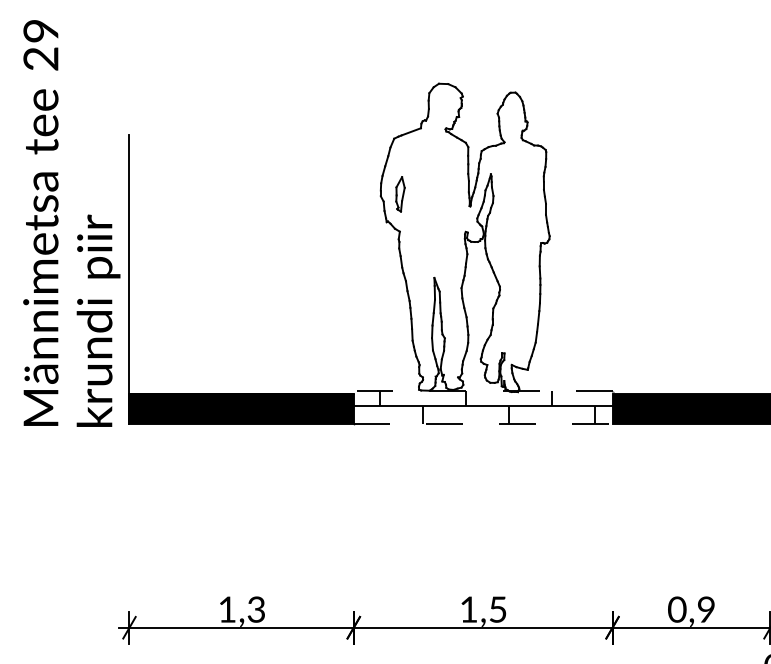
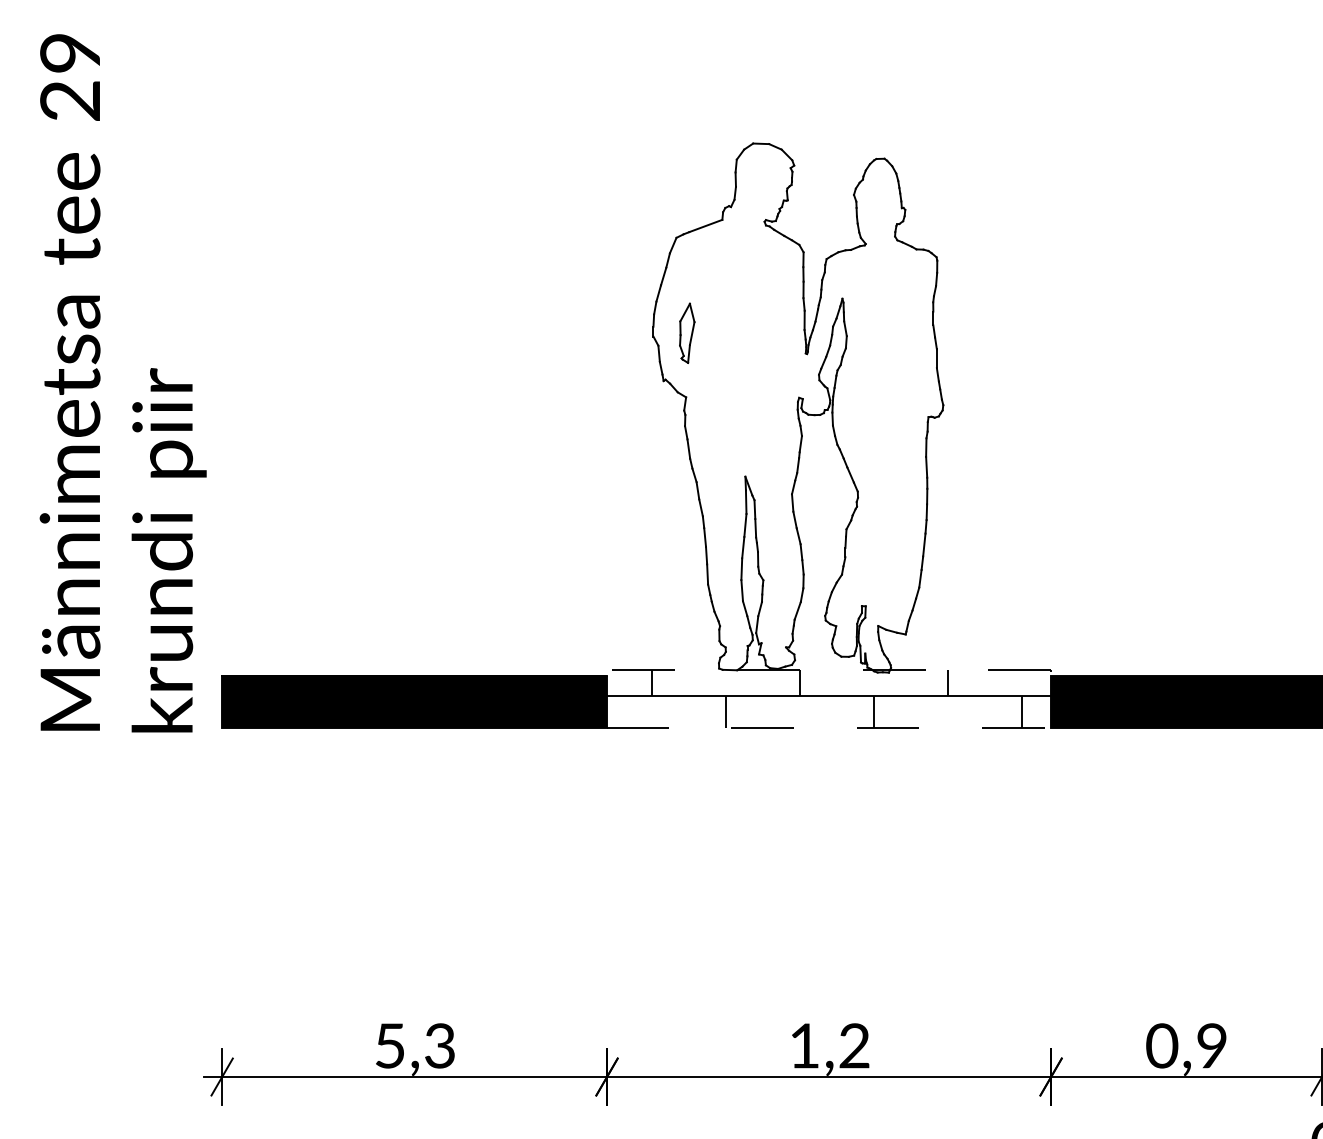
line: (129, 279) -> (222, 479), removed
text: (227, 609) -> (390, 1045), 1,3 -> 5,3
text: (497, 609) -> (853, 1045), 1,5 -> 1,2

